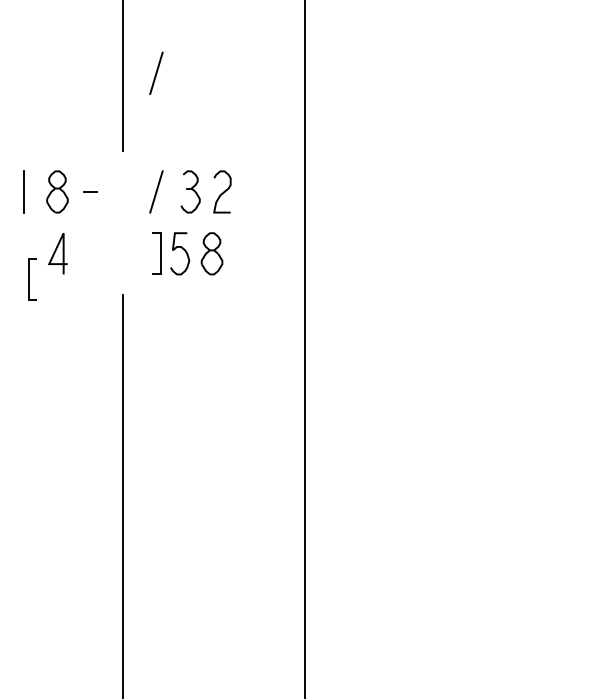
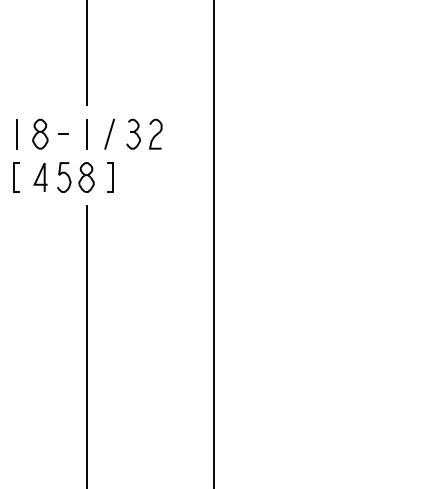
line: (156, 72) -> (109, 50), removed
line: (123, 190) -> (86, 133), added
part: (196, 253) -> (75, 177), moved
line: (29, 279) -> (14, 177), moved

